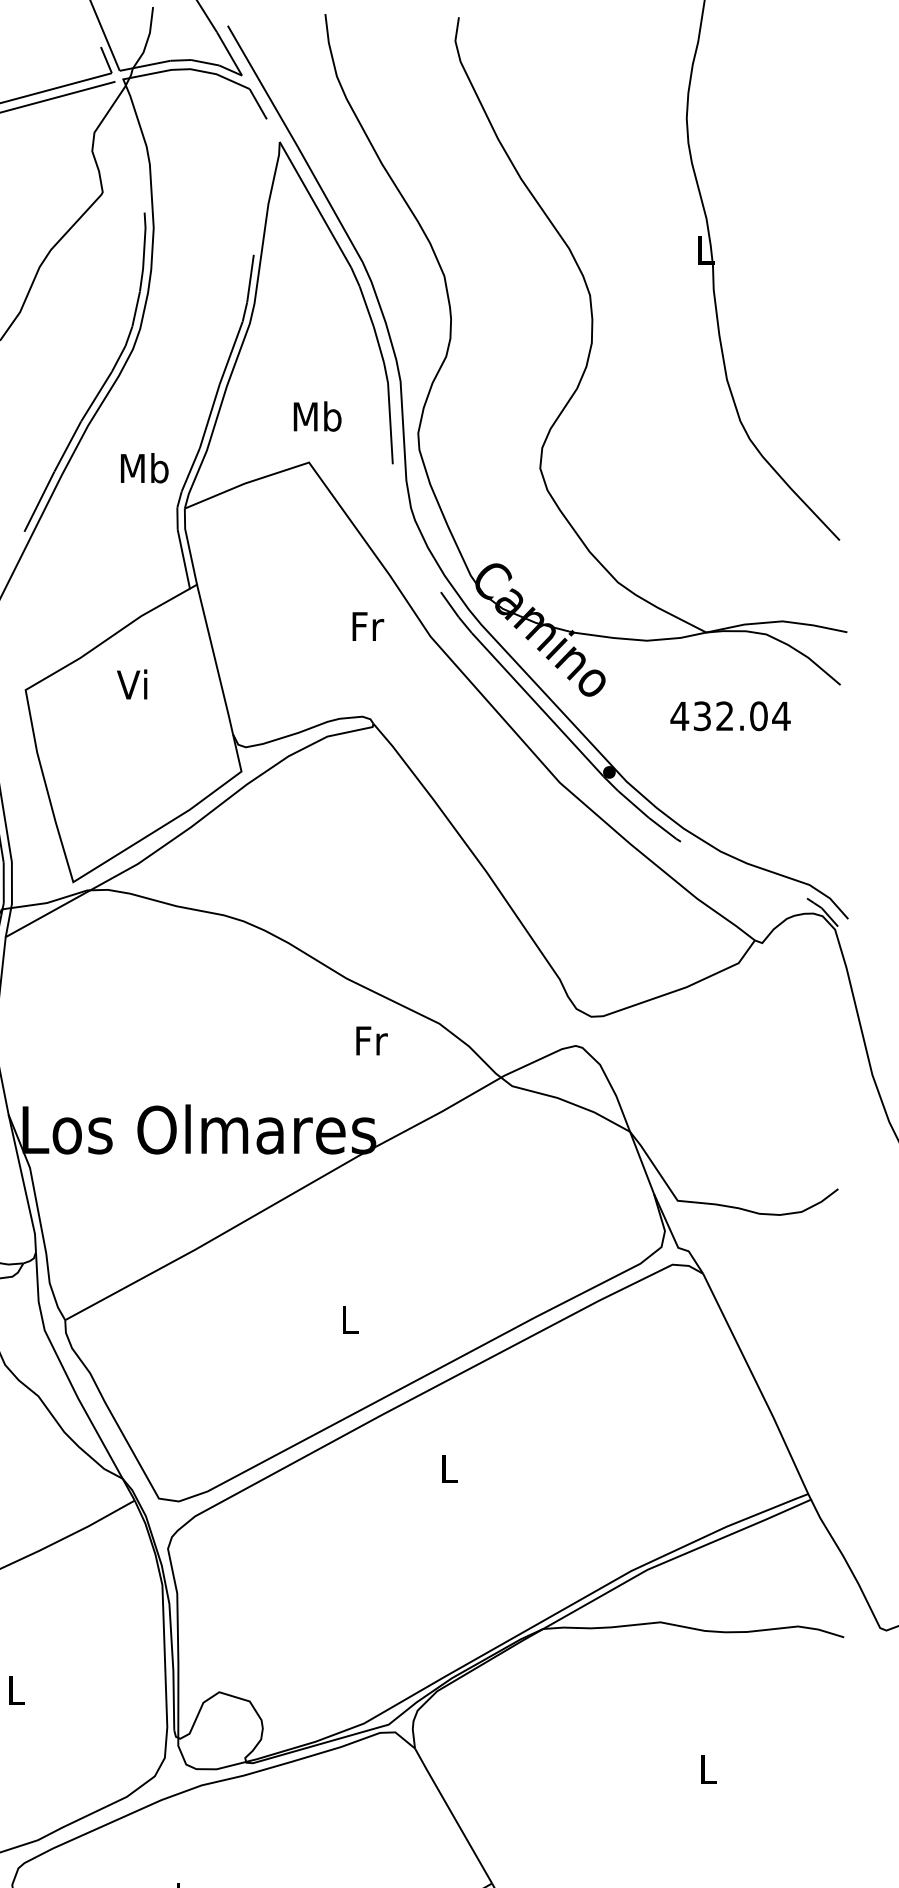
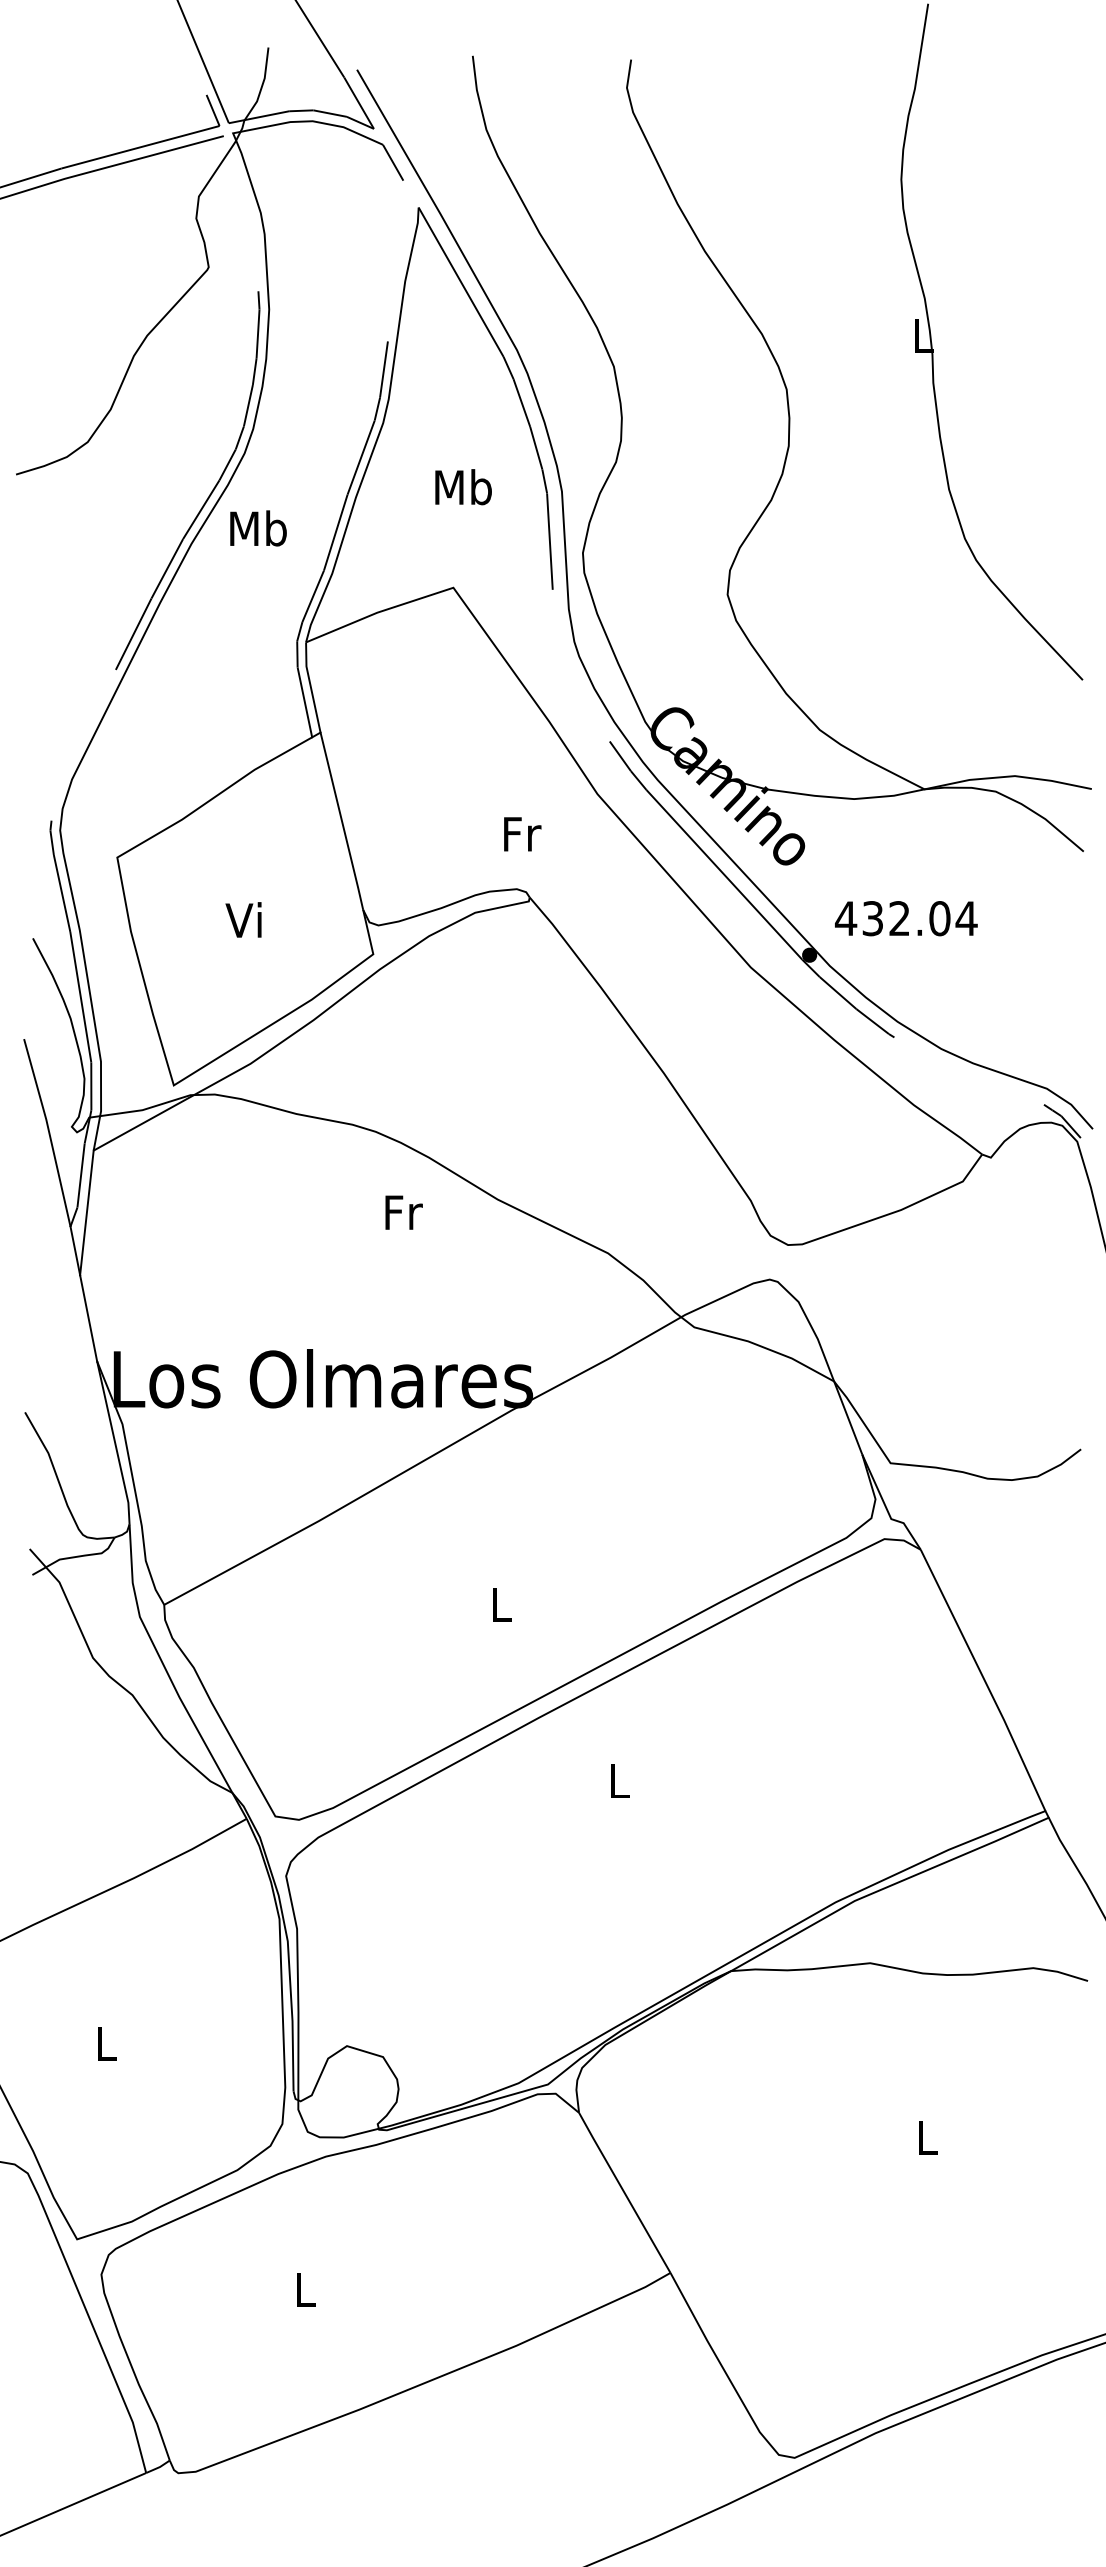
text: (317, 416) -> (463, 487), moved
text: (144, 468) -> (258, 528), moved
text: (368, 626) -> (522, 834), moved
text: (132, 684) -> (243, 919), moved
text: (730, 716) -> (906, 918), moved
text: (371, 1040) -> (403, 1212), moved

